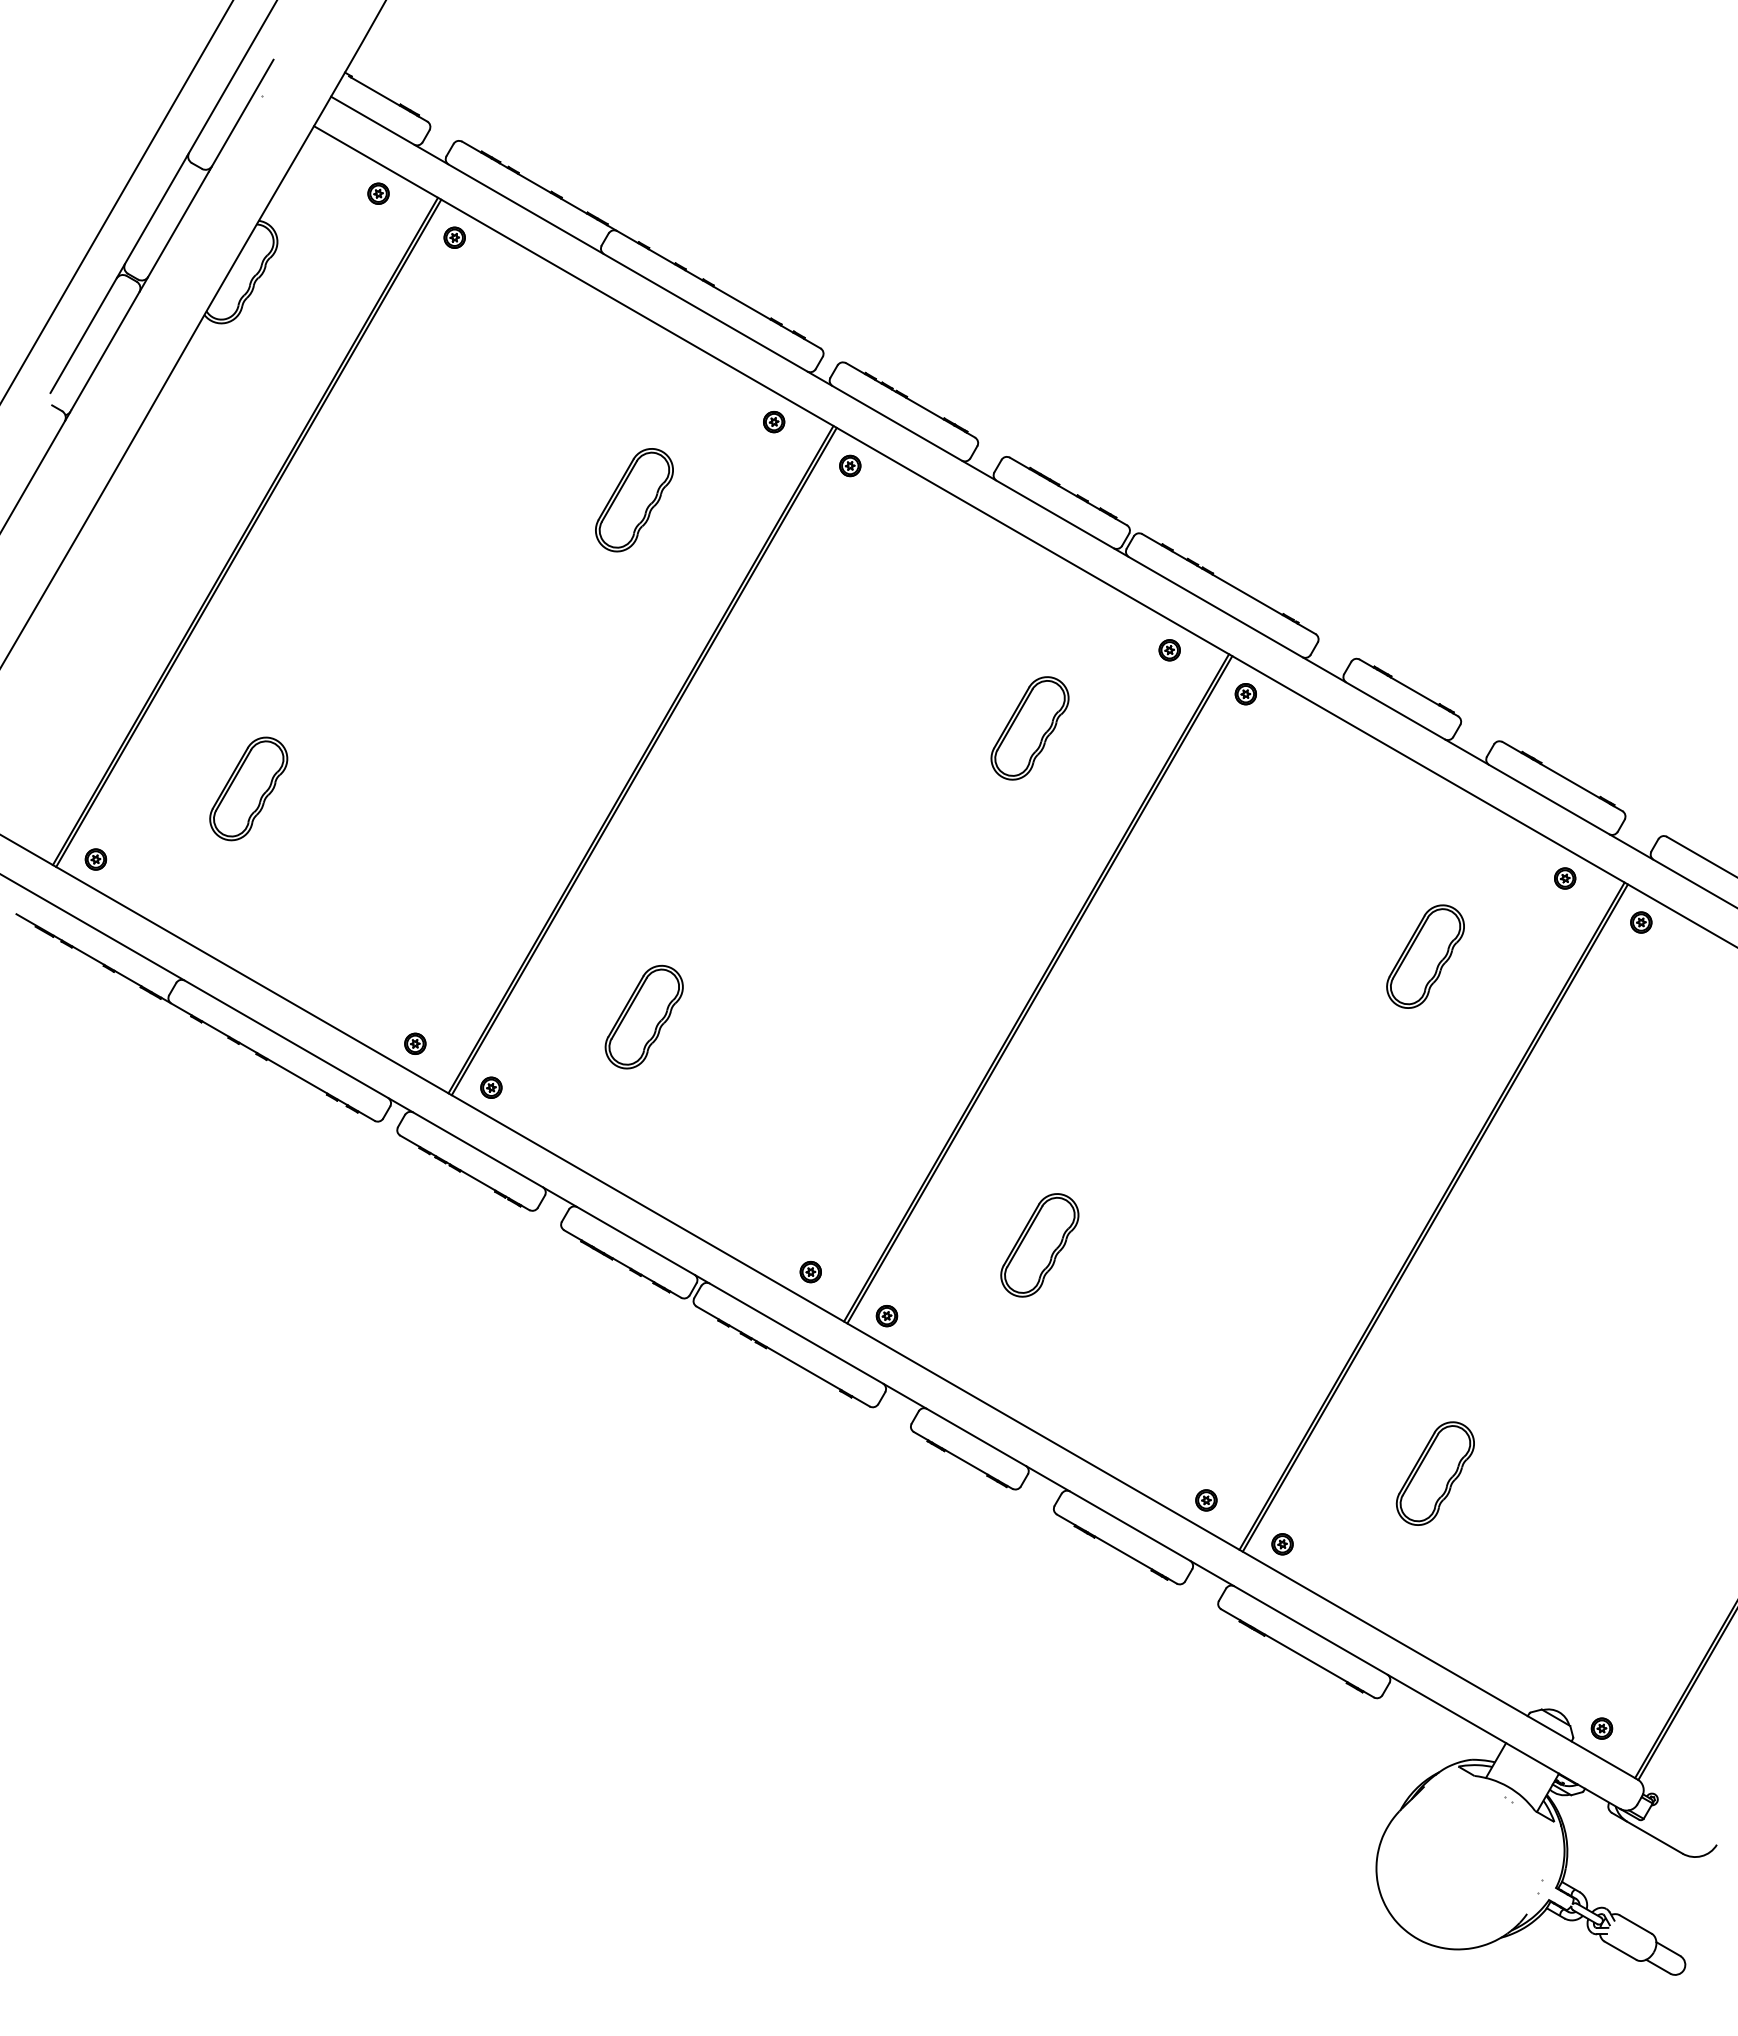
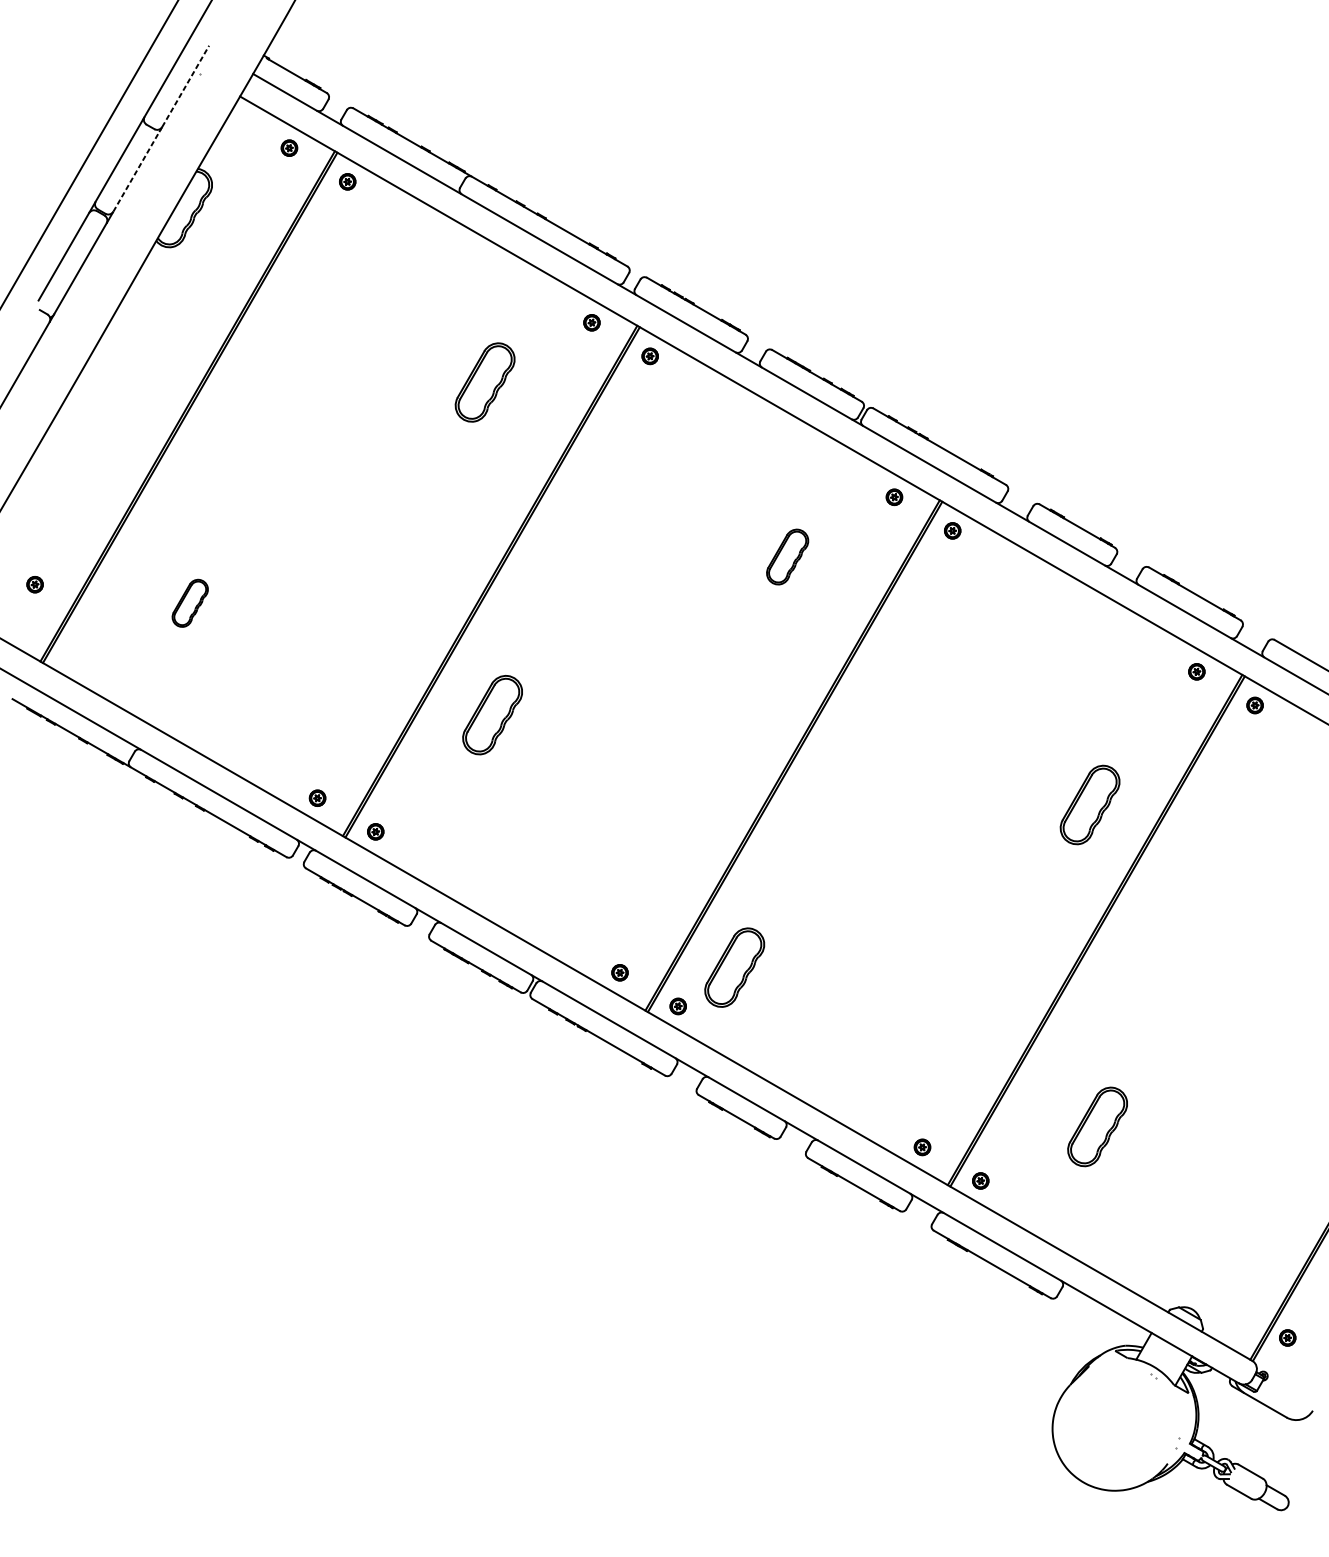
line: (243, 112) -> (186, 86), solid -> dashed
line: (178, 224) -> (136, 171), solid -> dashed
part: (1029, 728) -> (787, 557), size x0.7
part: (248, 788) -> (190, 603), size x0.6
part: (95, 859) -> (34, 584), moved
part: (1425, 956) -> (1090, 804), moved
part: (643, 1016) -> (492, 714), moved
part: (1039, 1245) -> (734, 967), moved
part: (1601, 1728) -> (1287, 1337), moved

